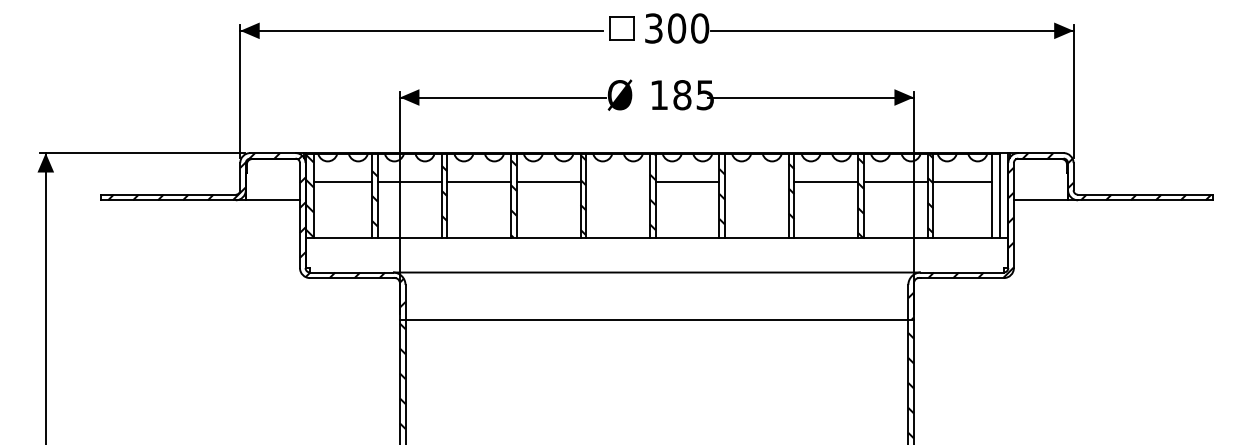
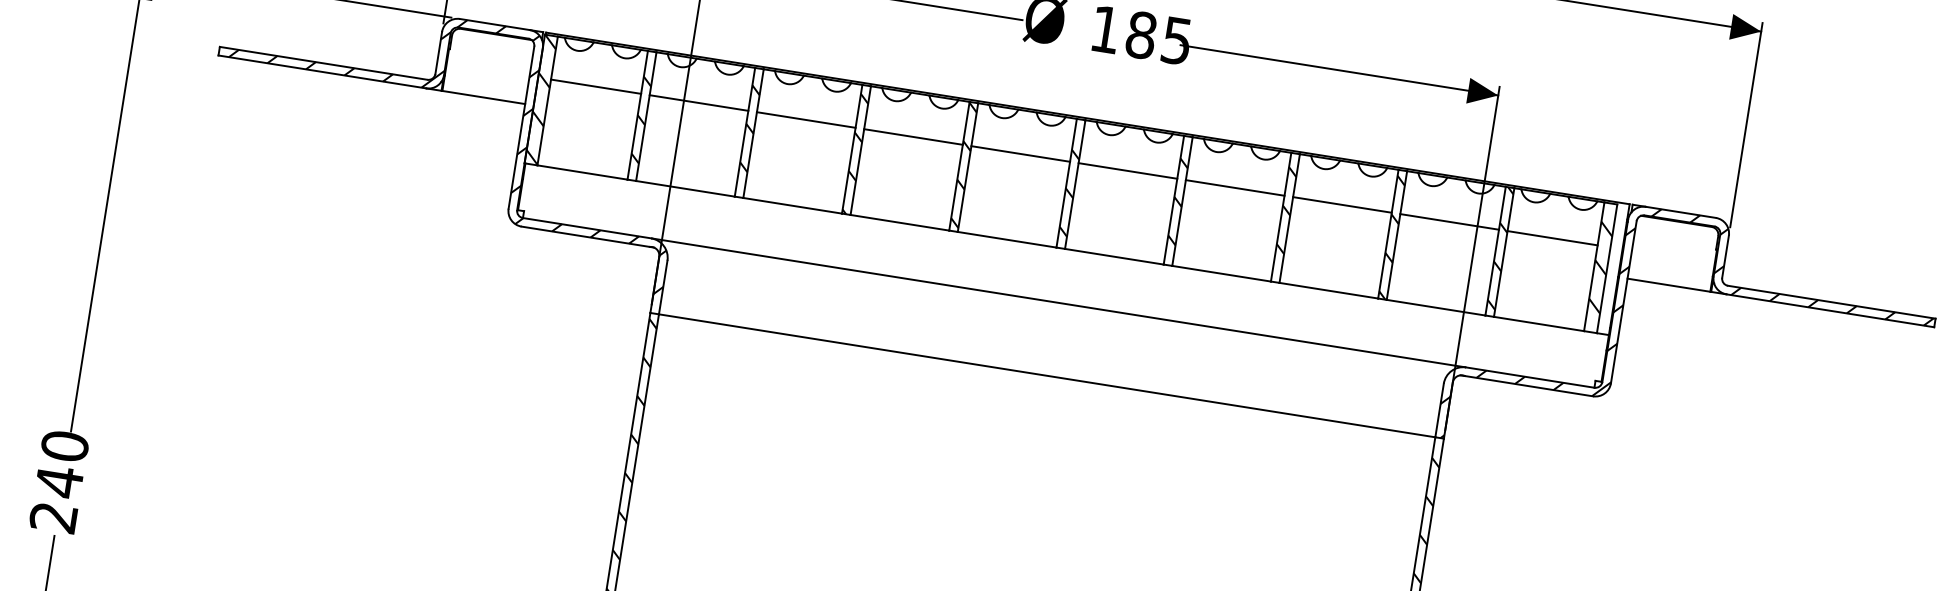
line: (617, 182) -> (1019, 154), added
line: (756, 182) -> (1234, 188), added
hatch: (995, 195) -> (1600, 266), added

